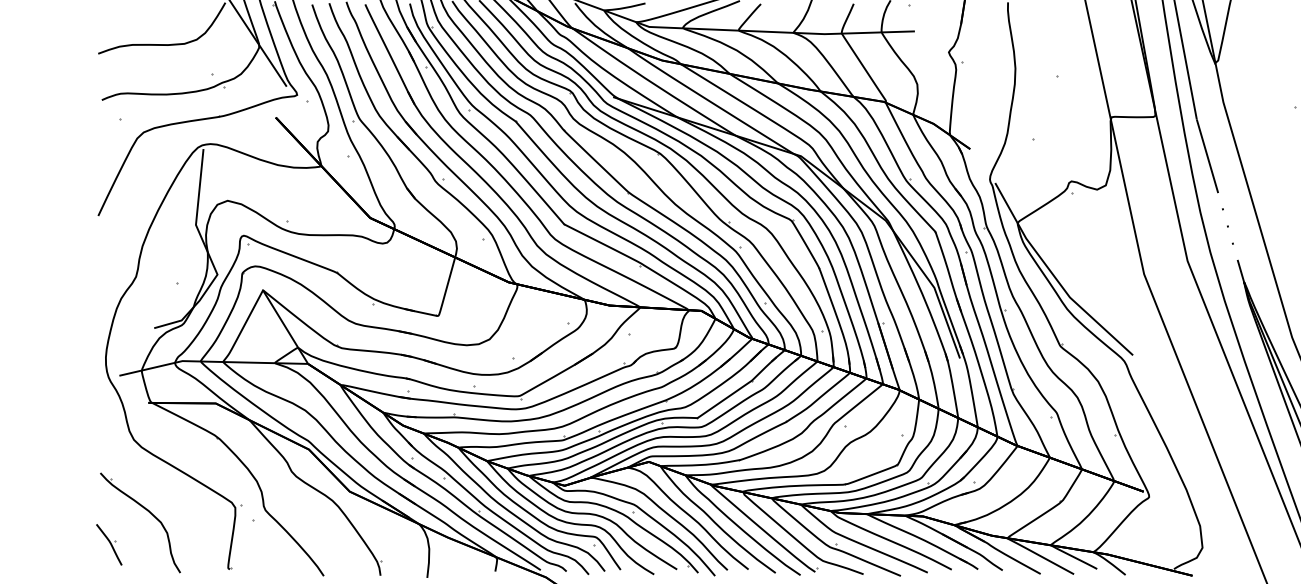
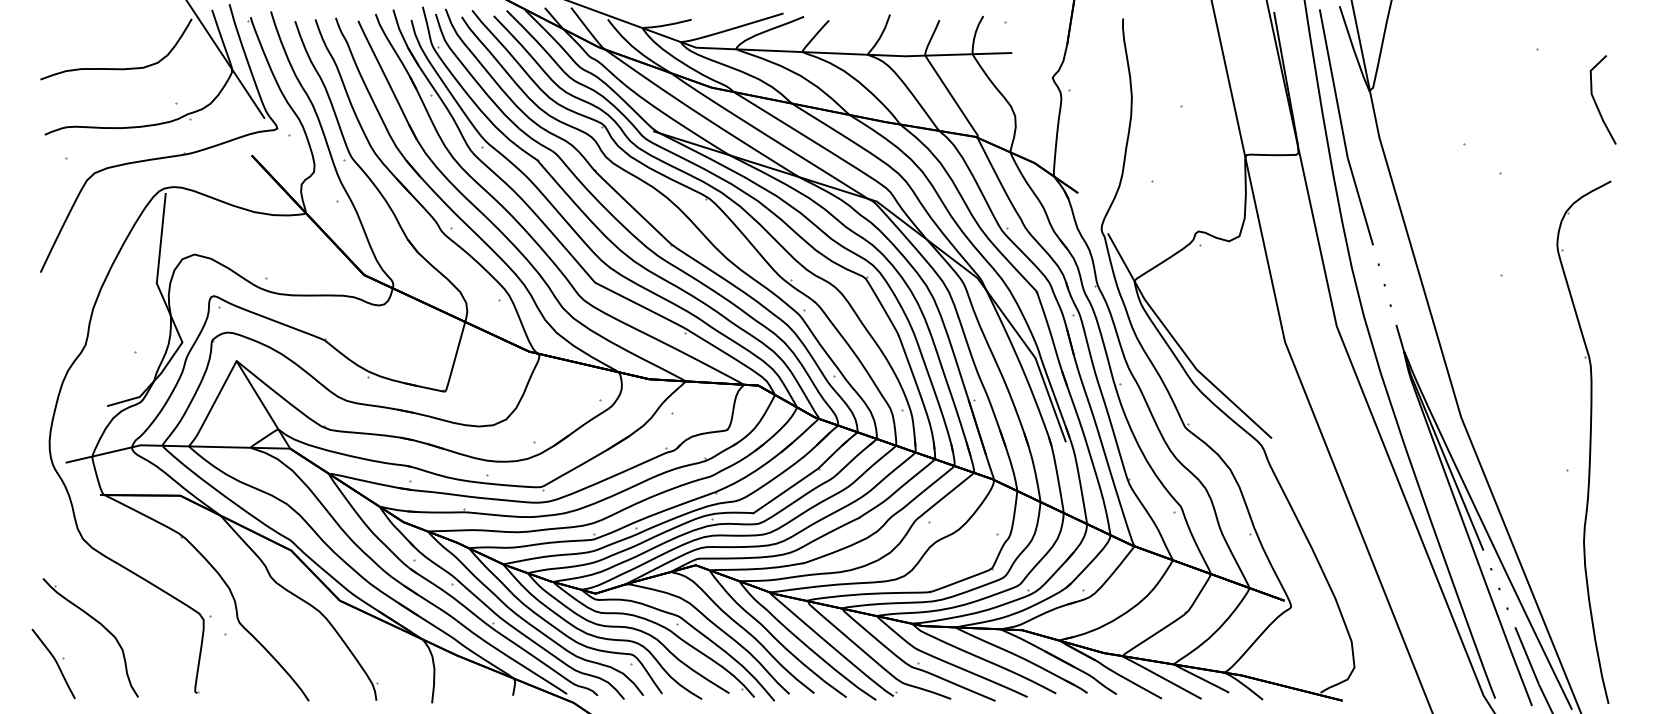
part: (109, 544) -> (53, 663), size x1.43

